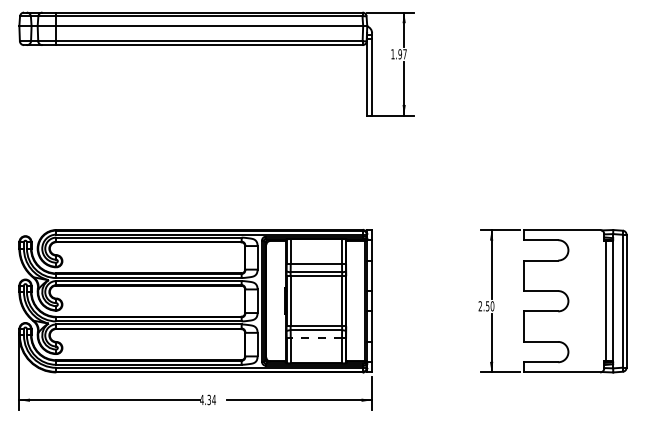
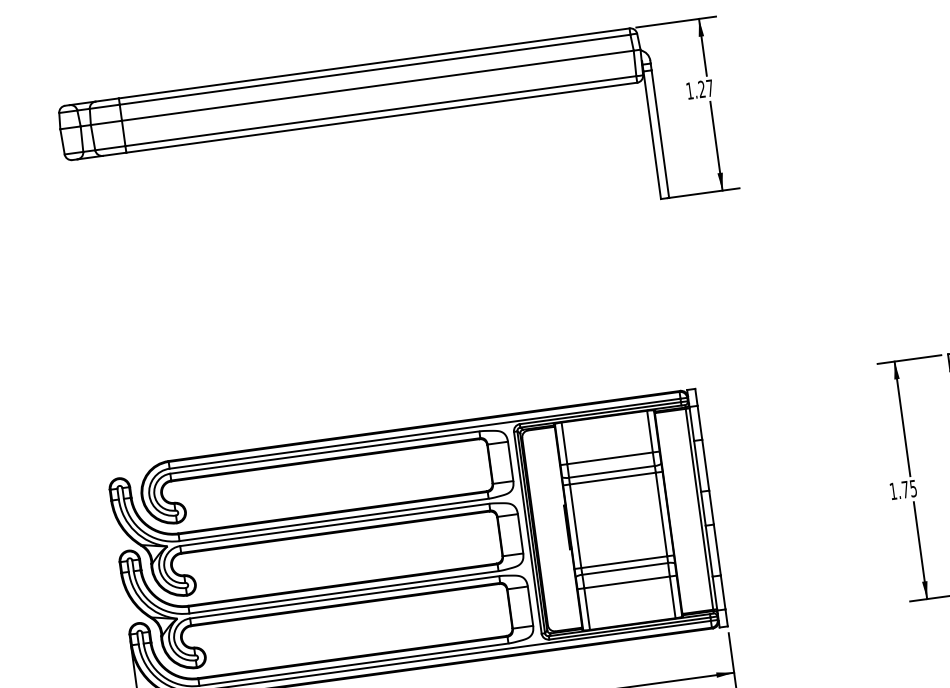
text: (399, 54) -> (700, 89), 1.97 -> 1.27
text: (486, 306) -> (903, 490), 2.50 -> 1.75
line: (316, 338) -> (627, 582), dashed -> solid

